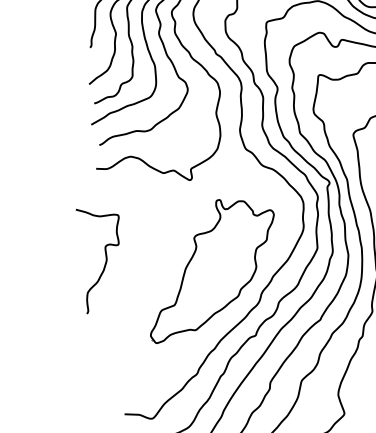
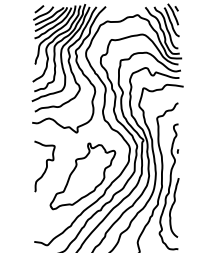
curve: (103, 261) -> (45, 167), moved

